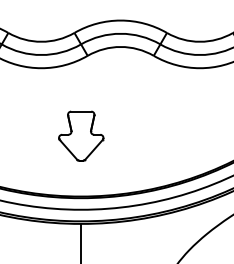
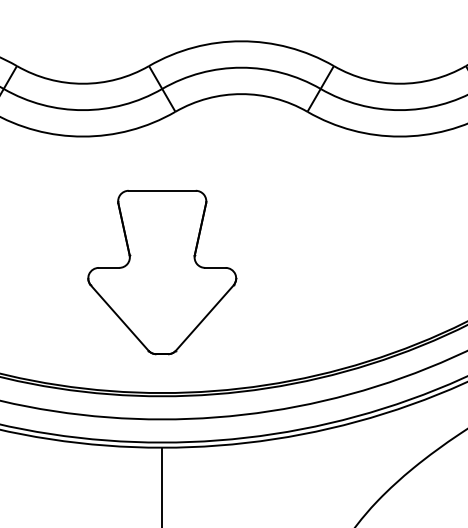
part: (81, 135) -> (163, 270), size x1.67

